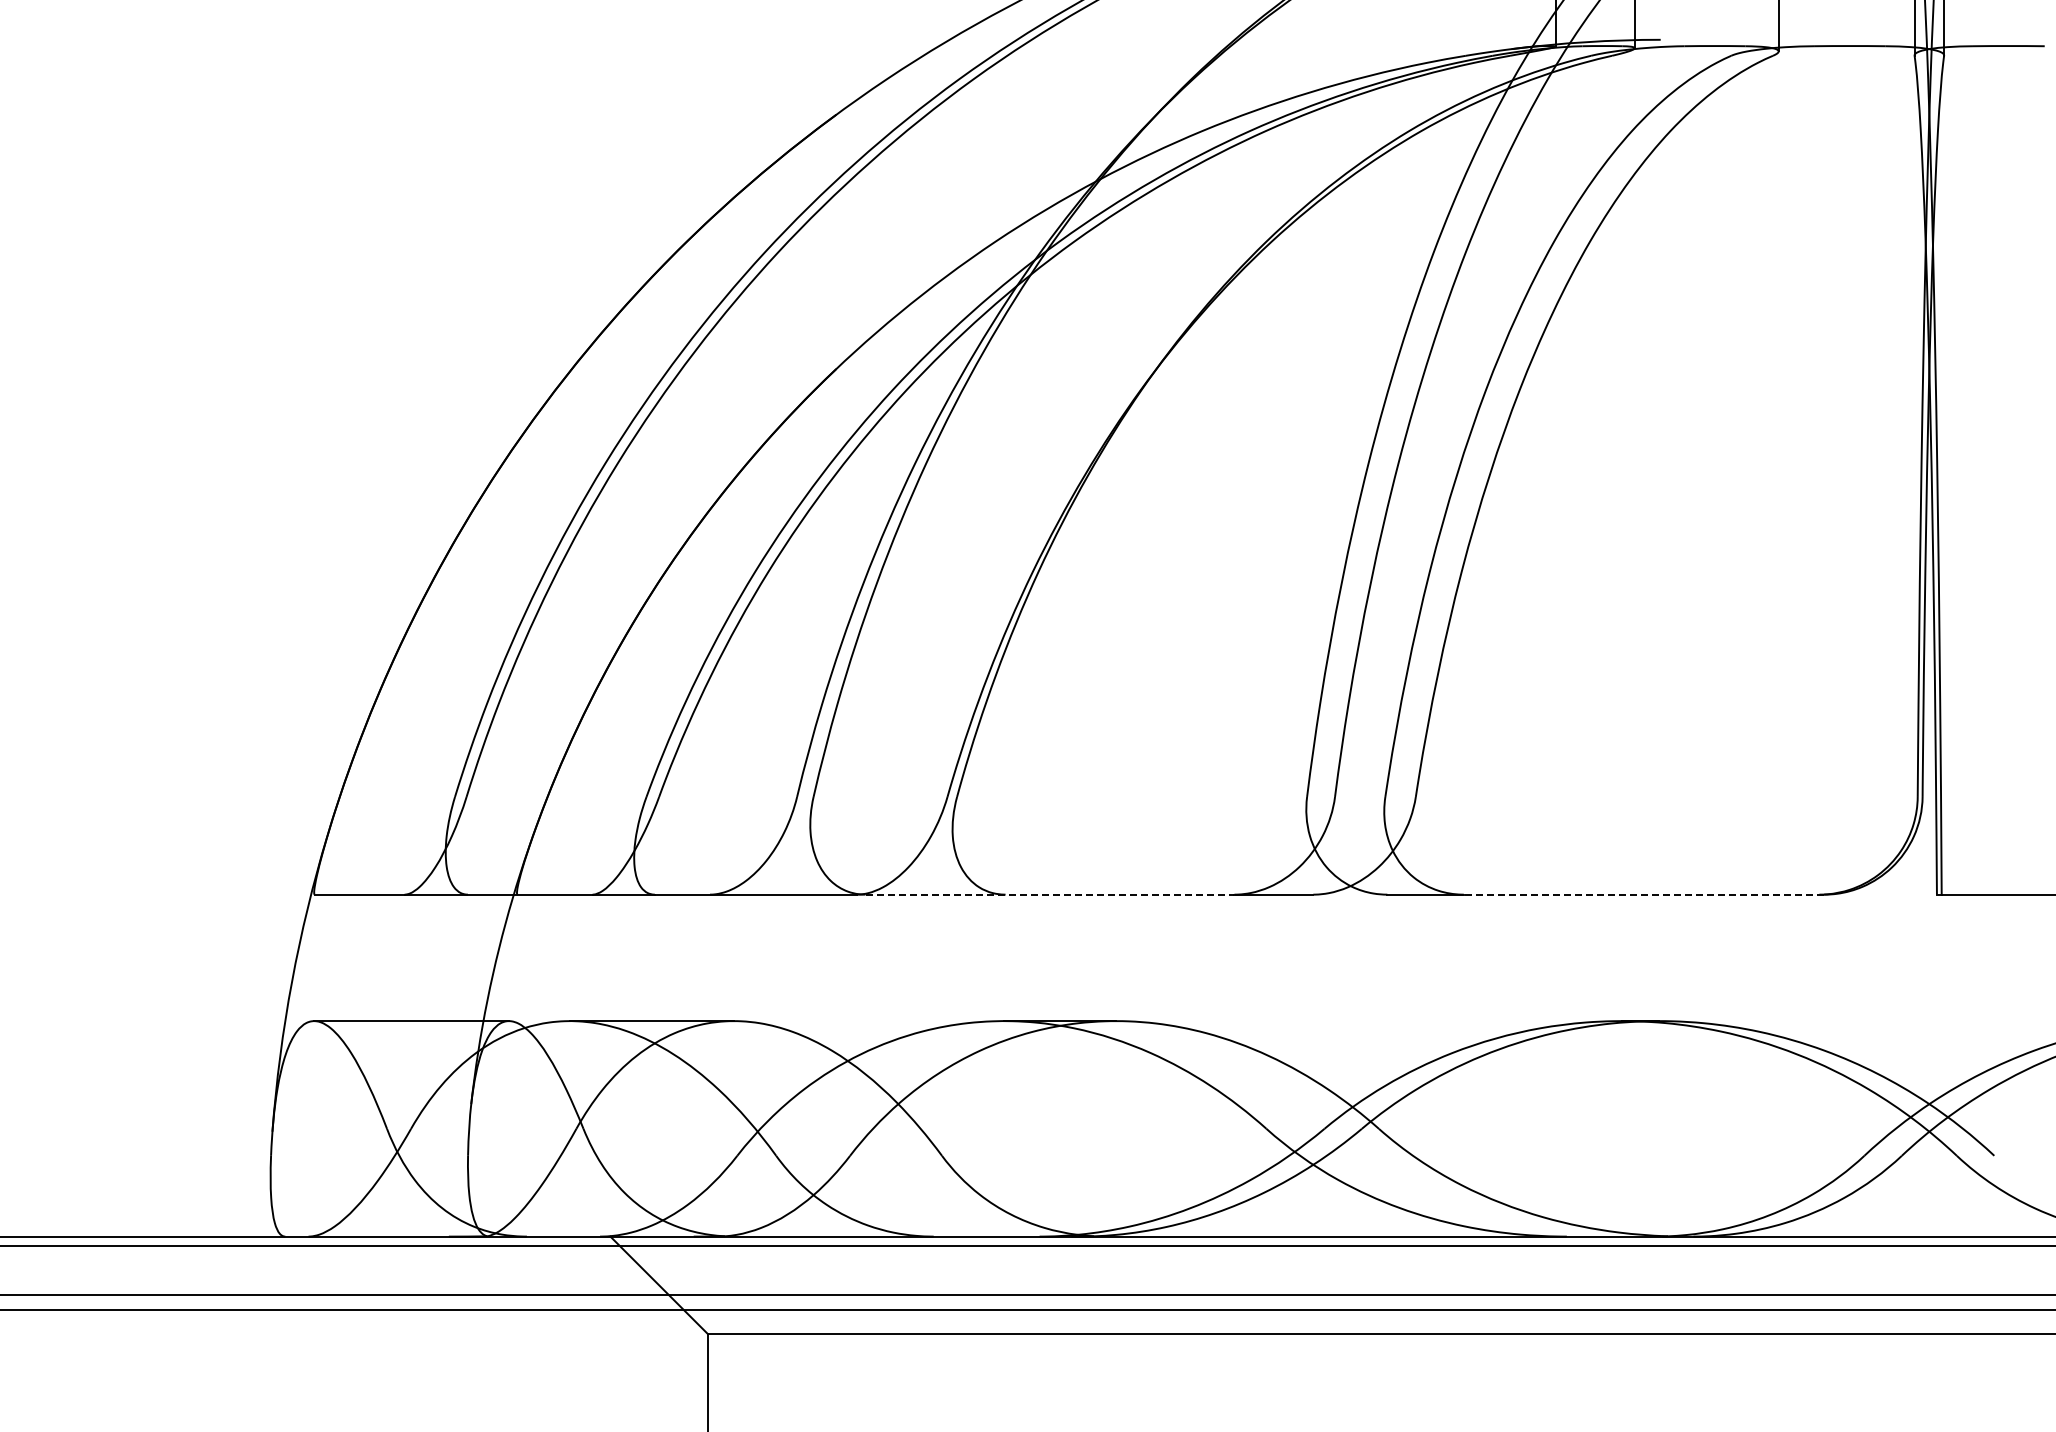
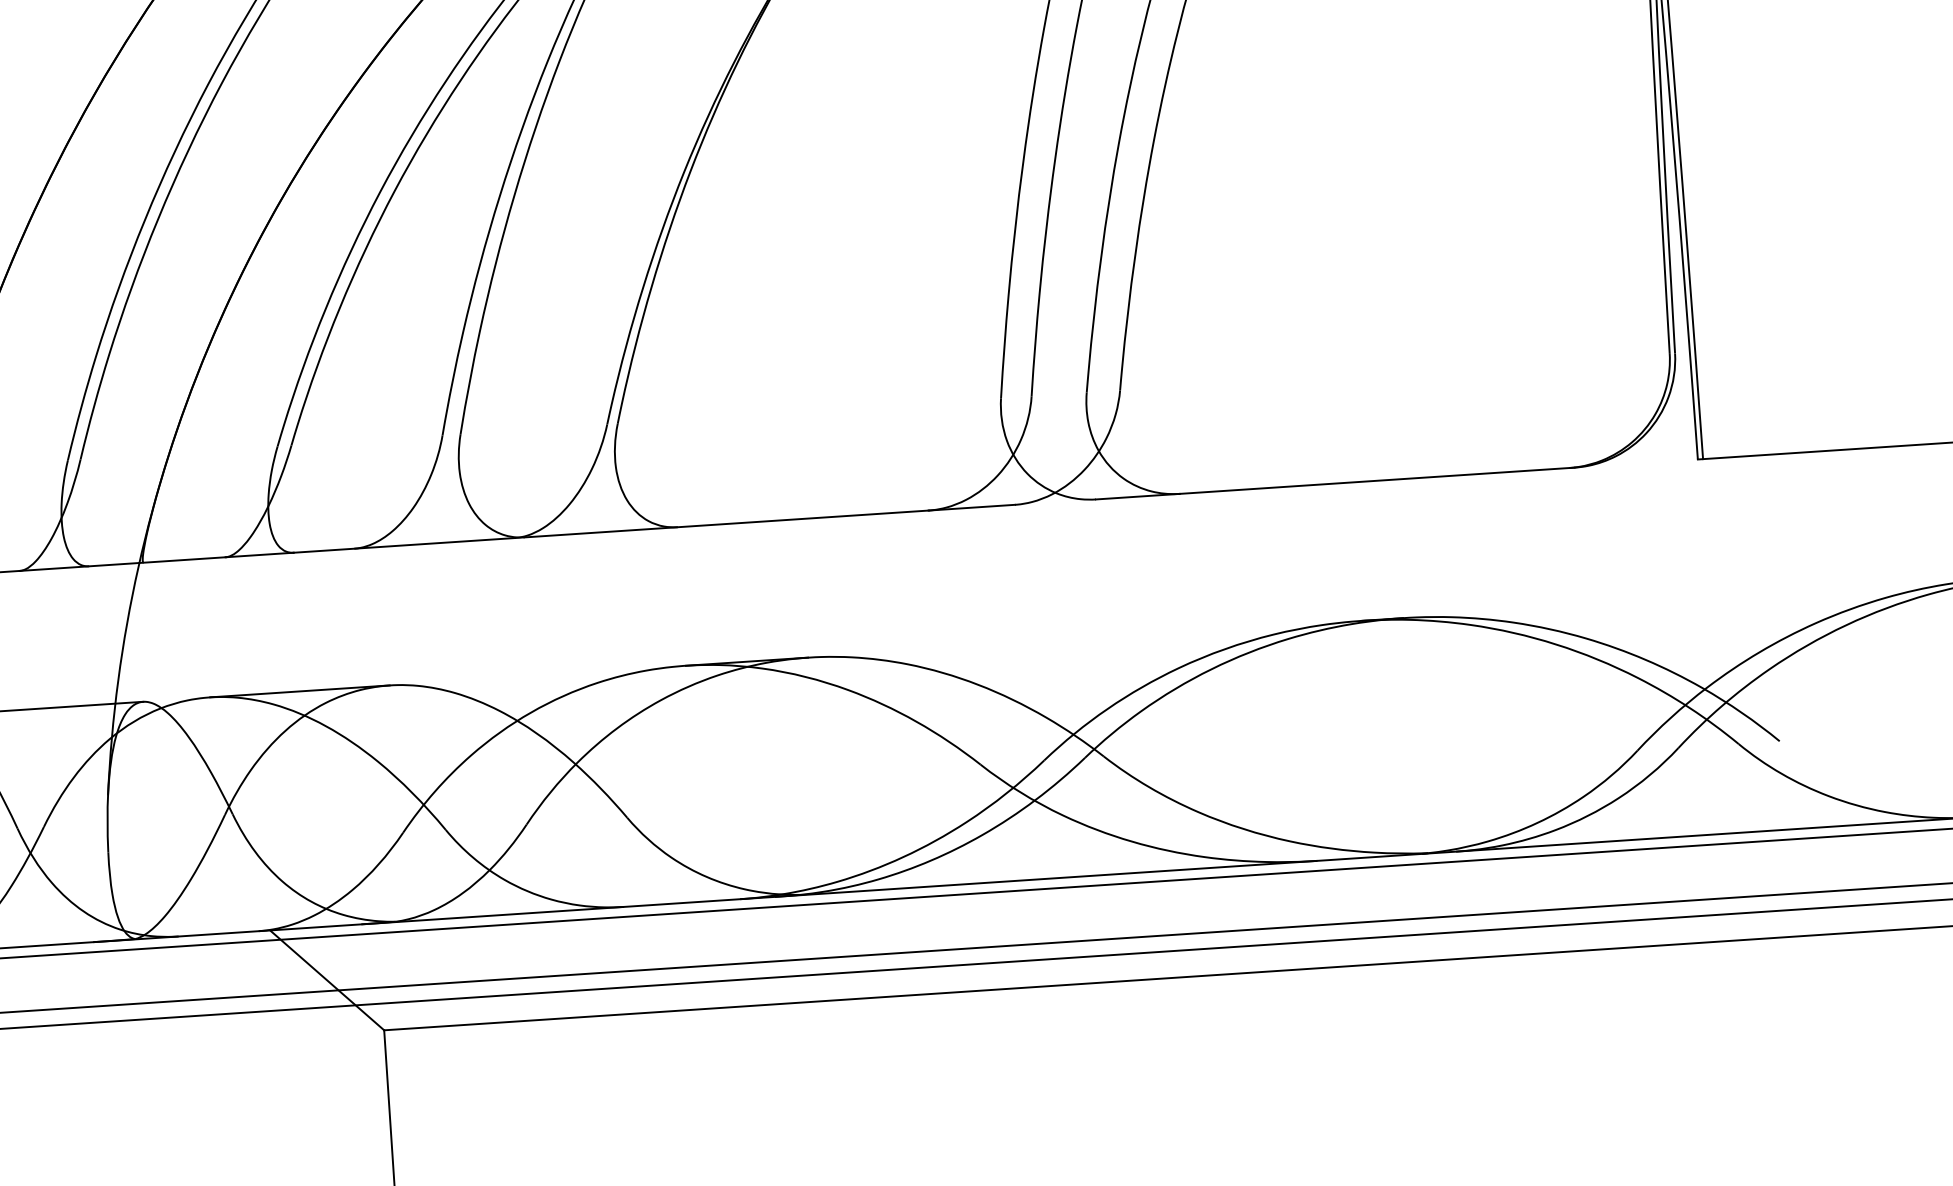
line: (1050, 894) -> (727, 523), dashed -> solid
line: (1643, 894) -> (1376, 480), dashed -> solid

